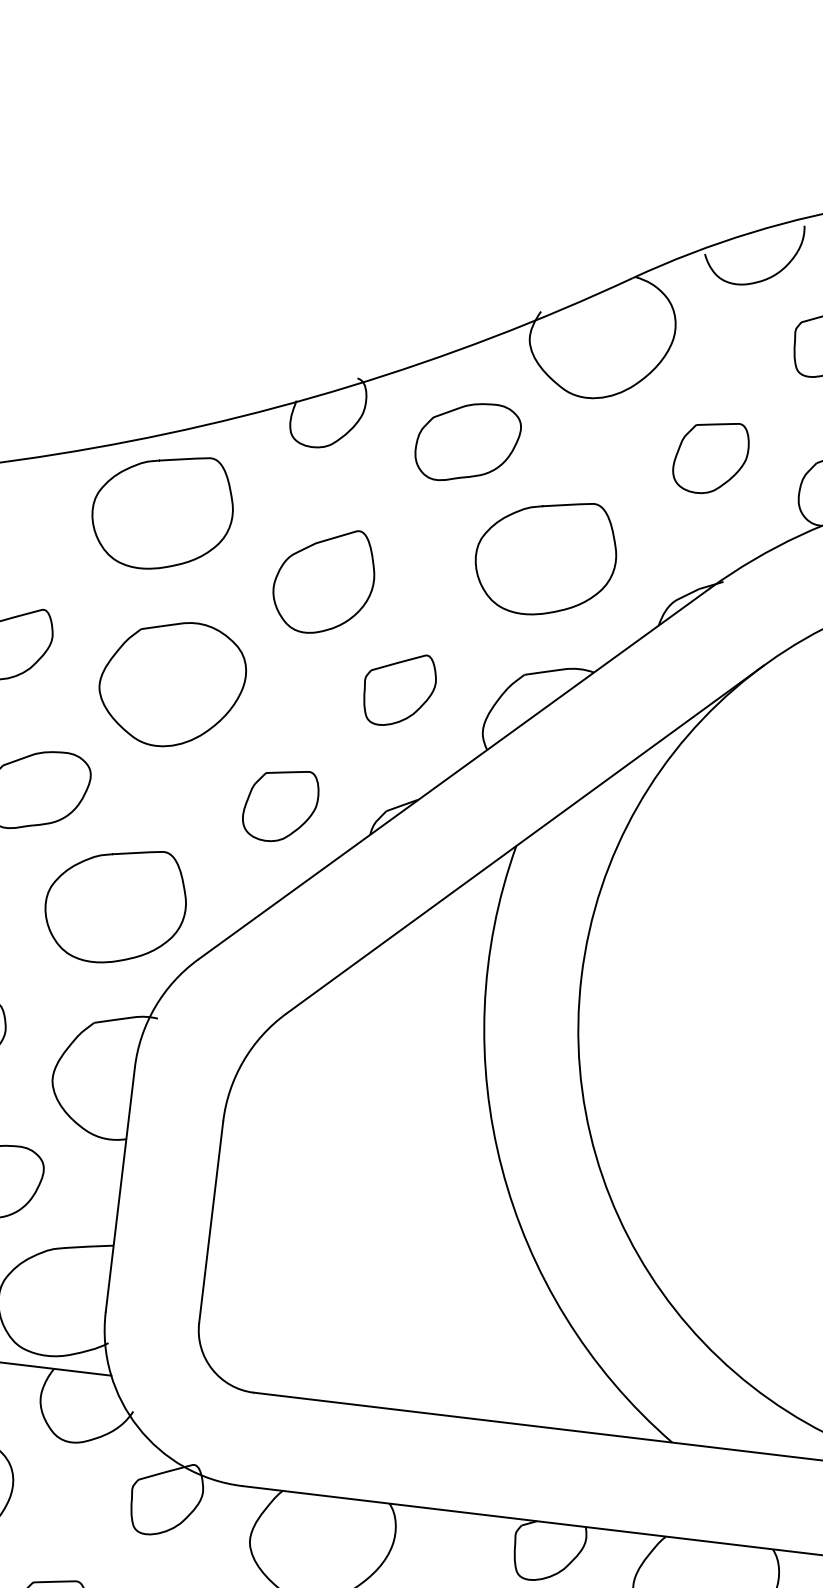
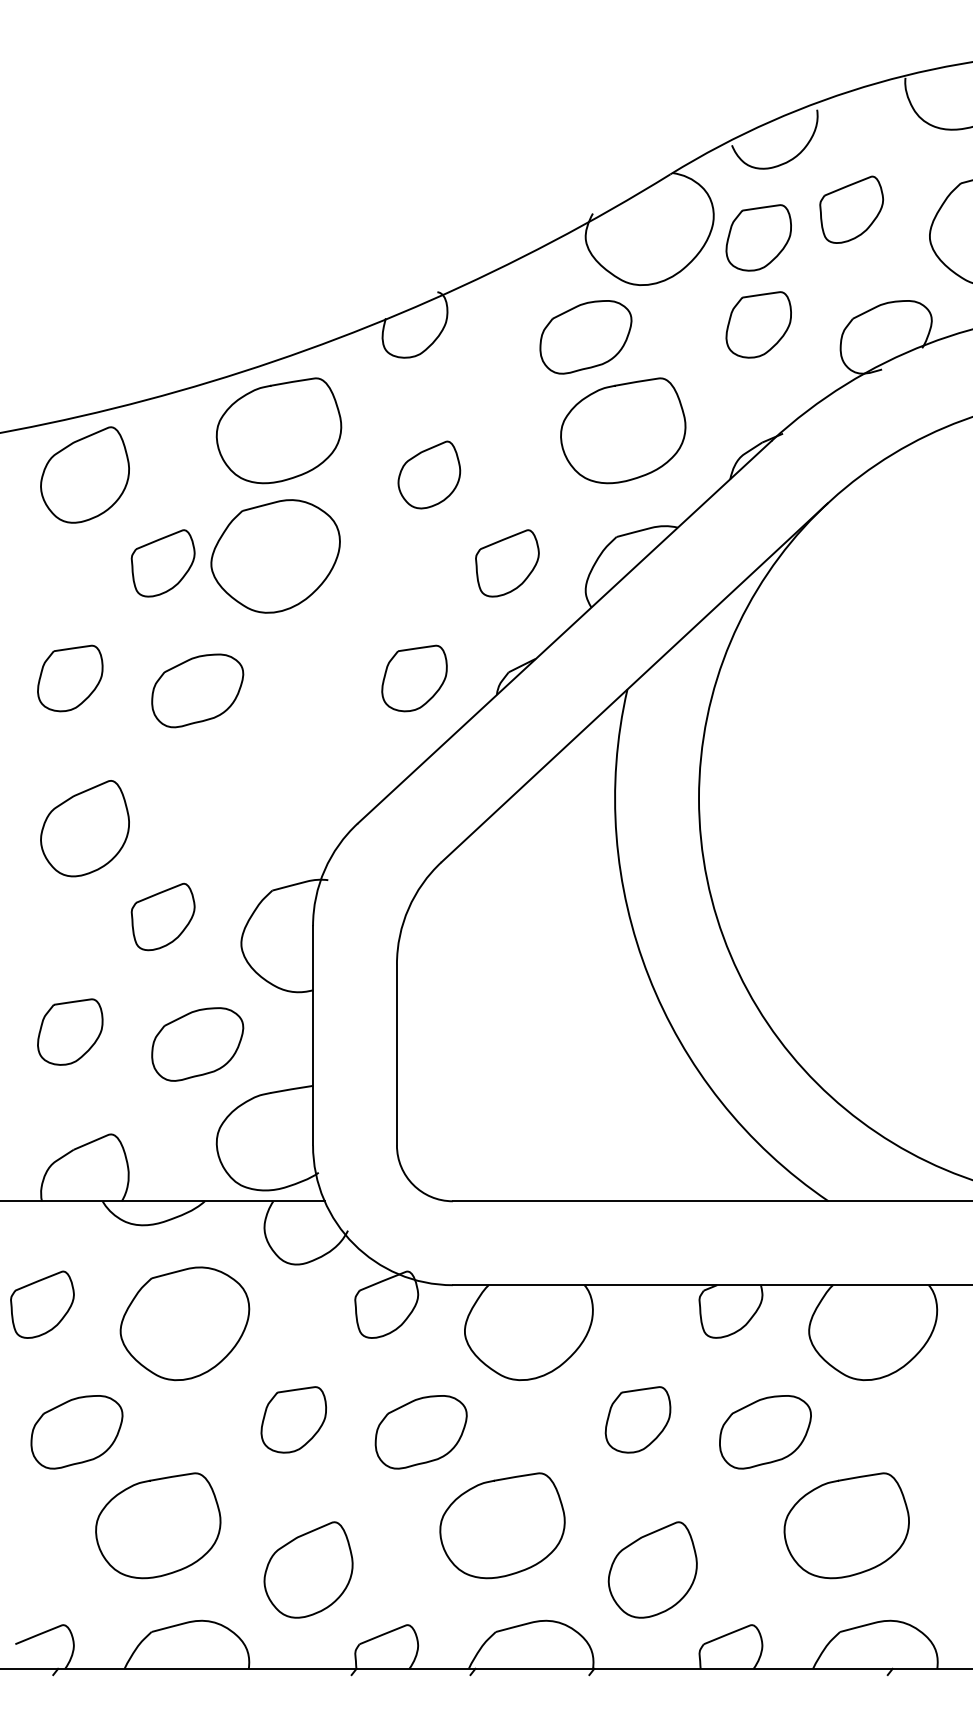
part: (722, 360) -> (758, 237), added
part: (467, 442) -> (585, 337), moved
part: (324, 580) -> (429, 474), size x0.7
part: (172, 684) -> (275, 556), moved
curve: (113, 855) -> (271, 740), removed

